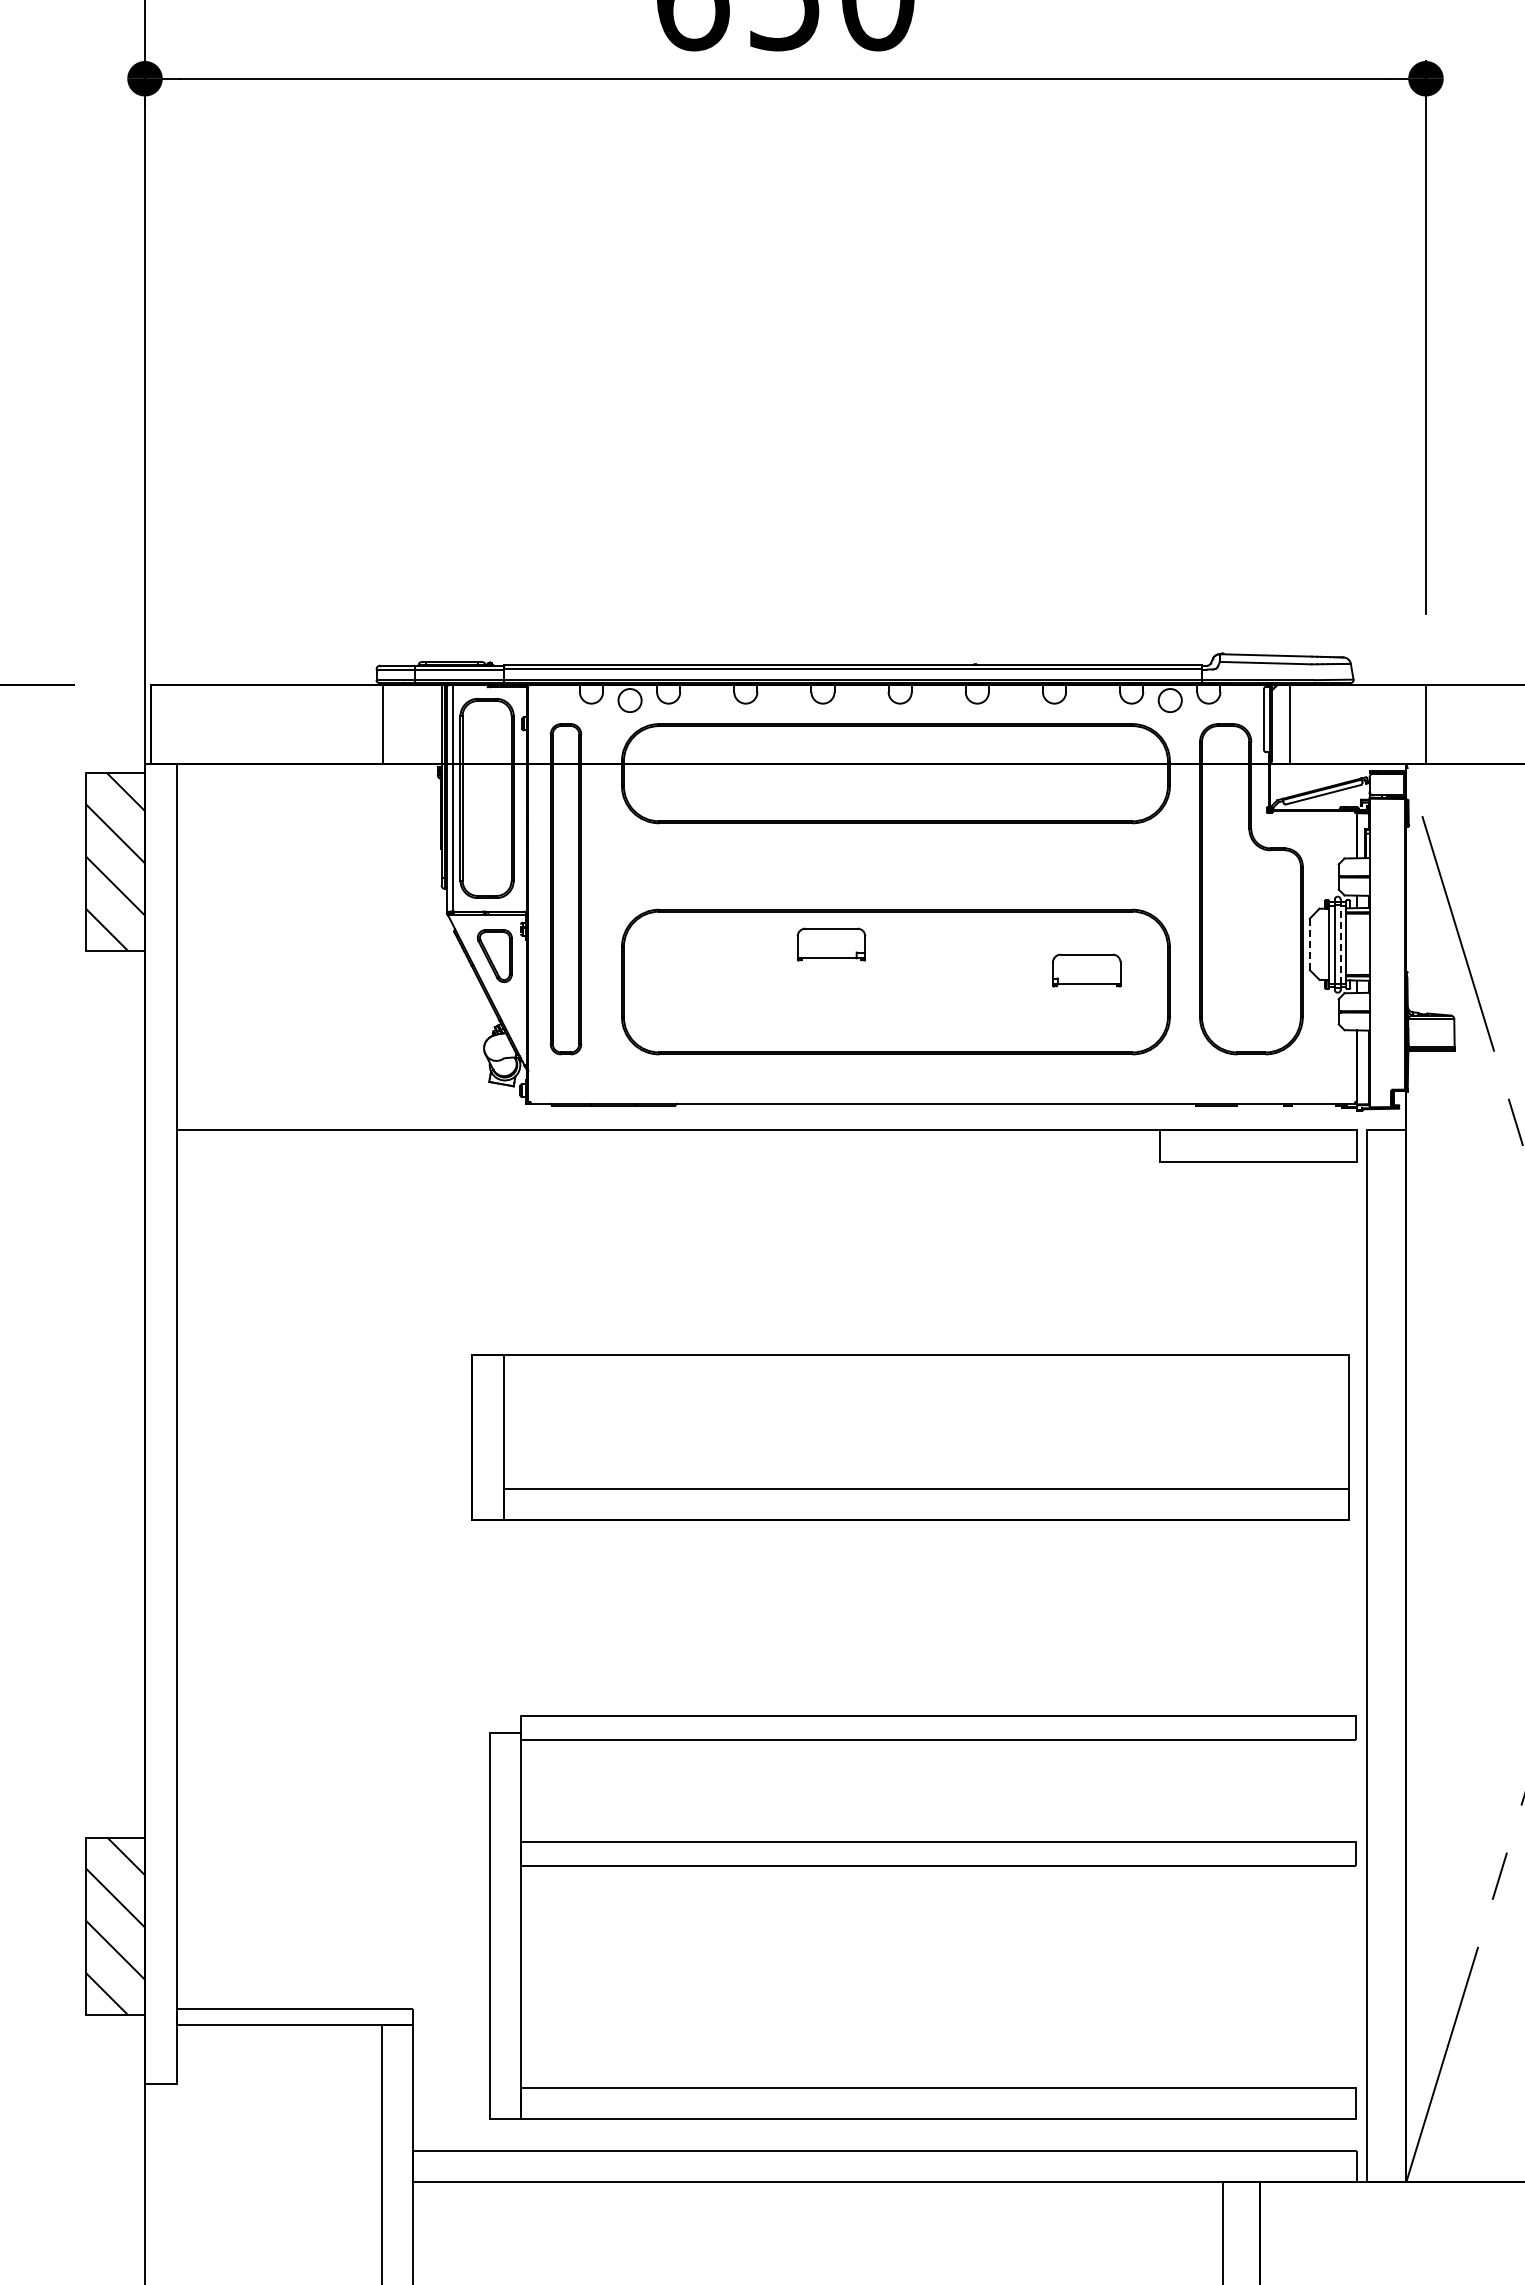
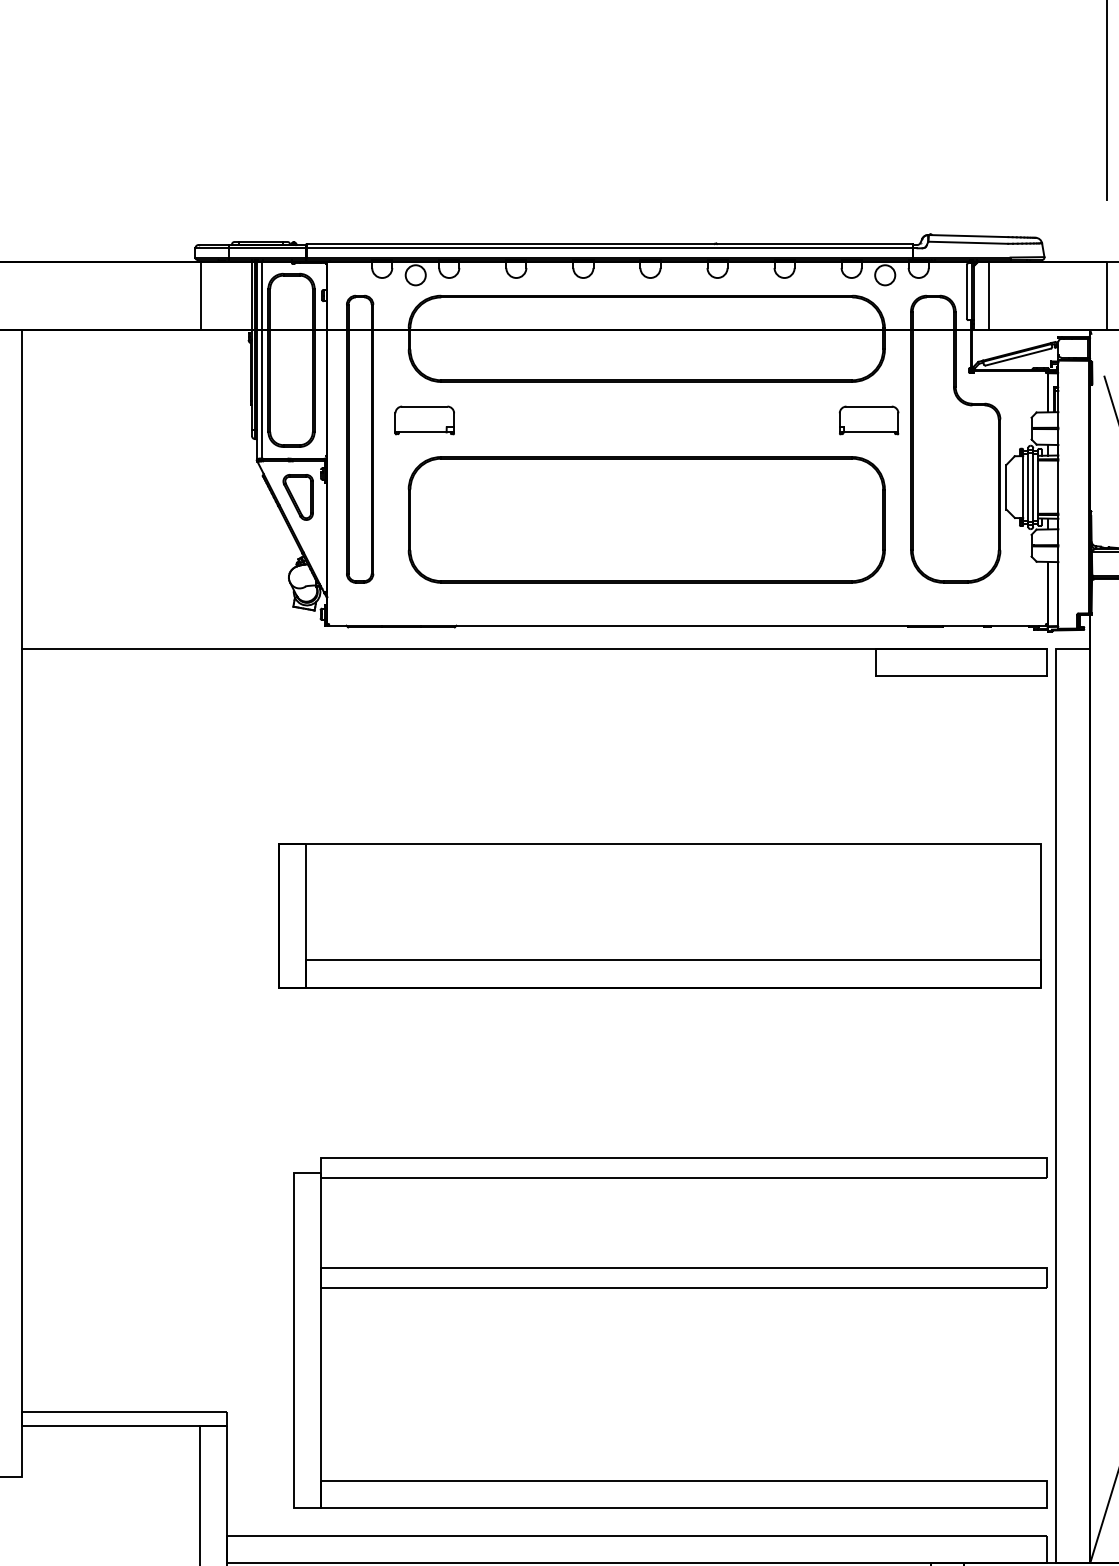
part: (831, 944) -> (424, 420), moved
line: (1309, 944) -> (1006, 487), dashed -> solid
line: (1340, 944) -> (1033, 487), dashed -> solid
part: (1086, 970) -> (868, 420), moved

